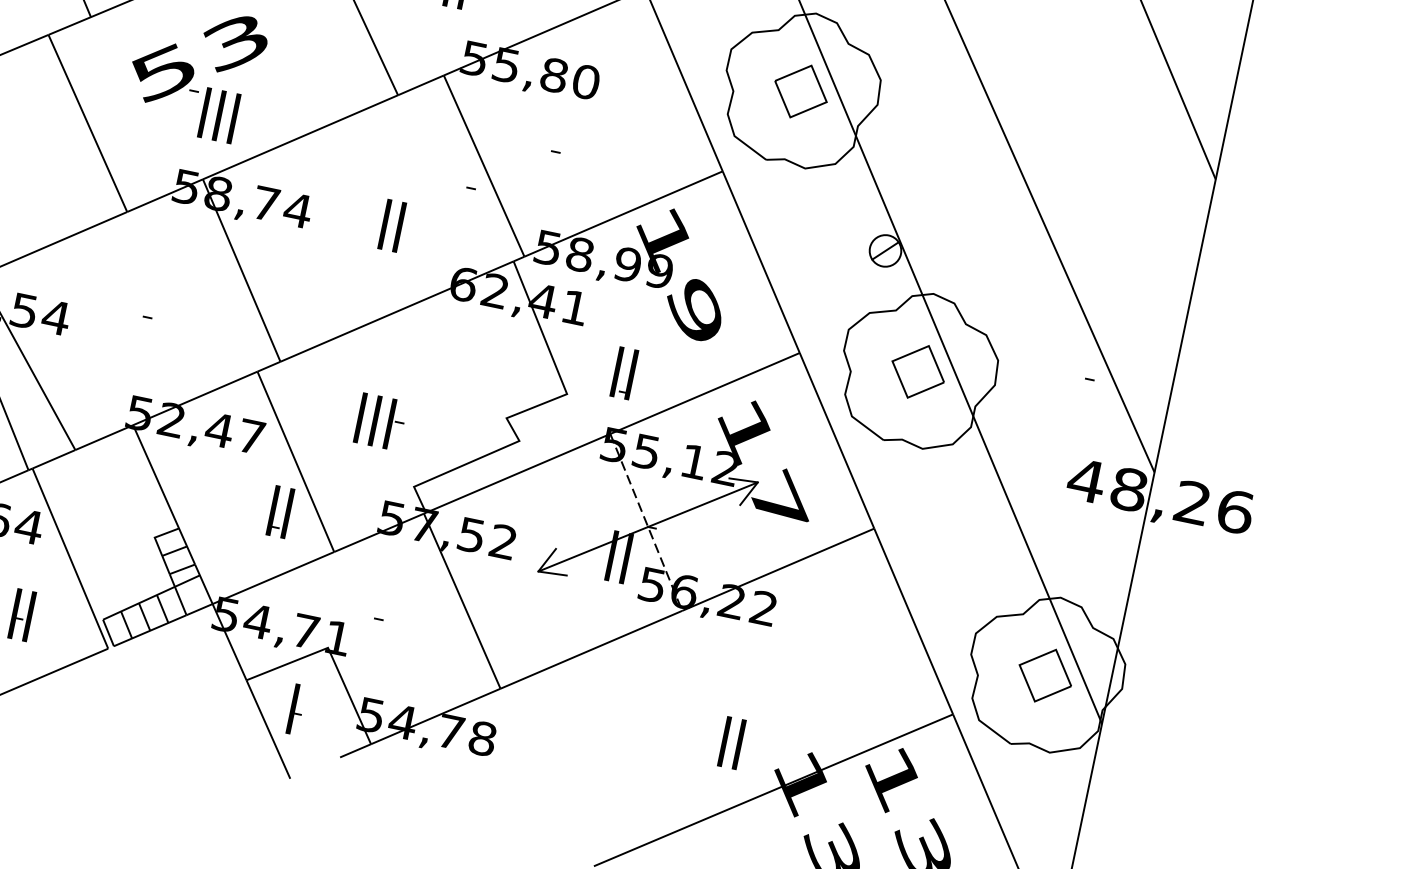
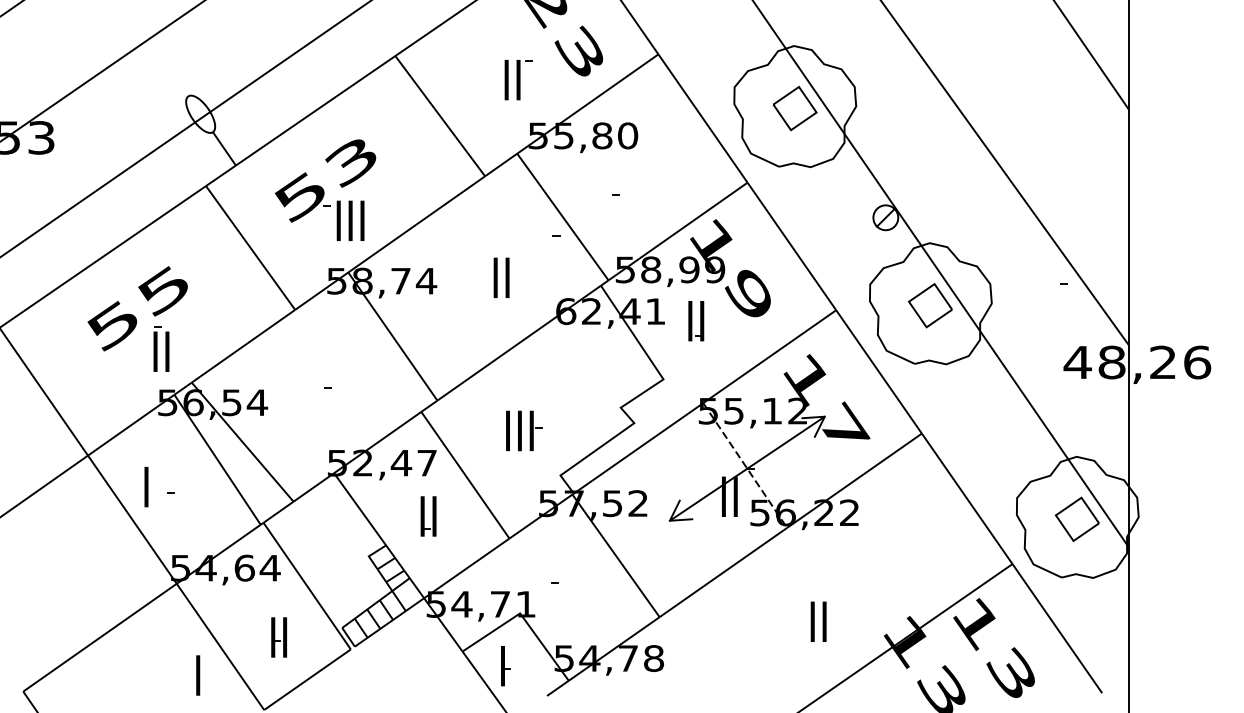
part: (624, 373) -> (696, 321), moved
part: (280, 512) -> (428, 516), moved
text: (731, 742) -> (818, 621), moved

